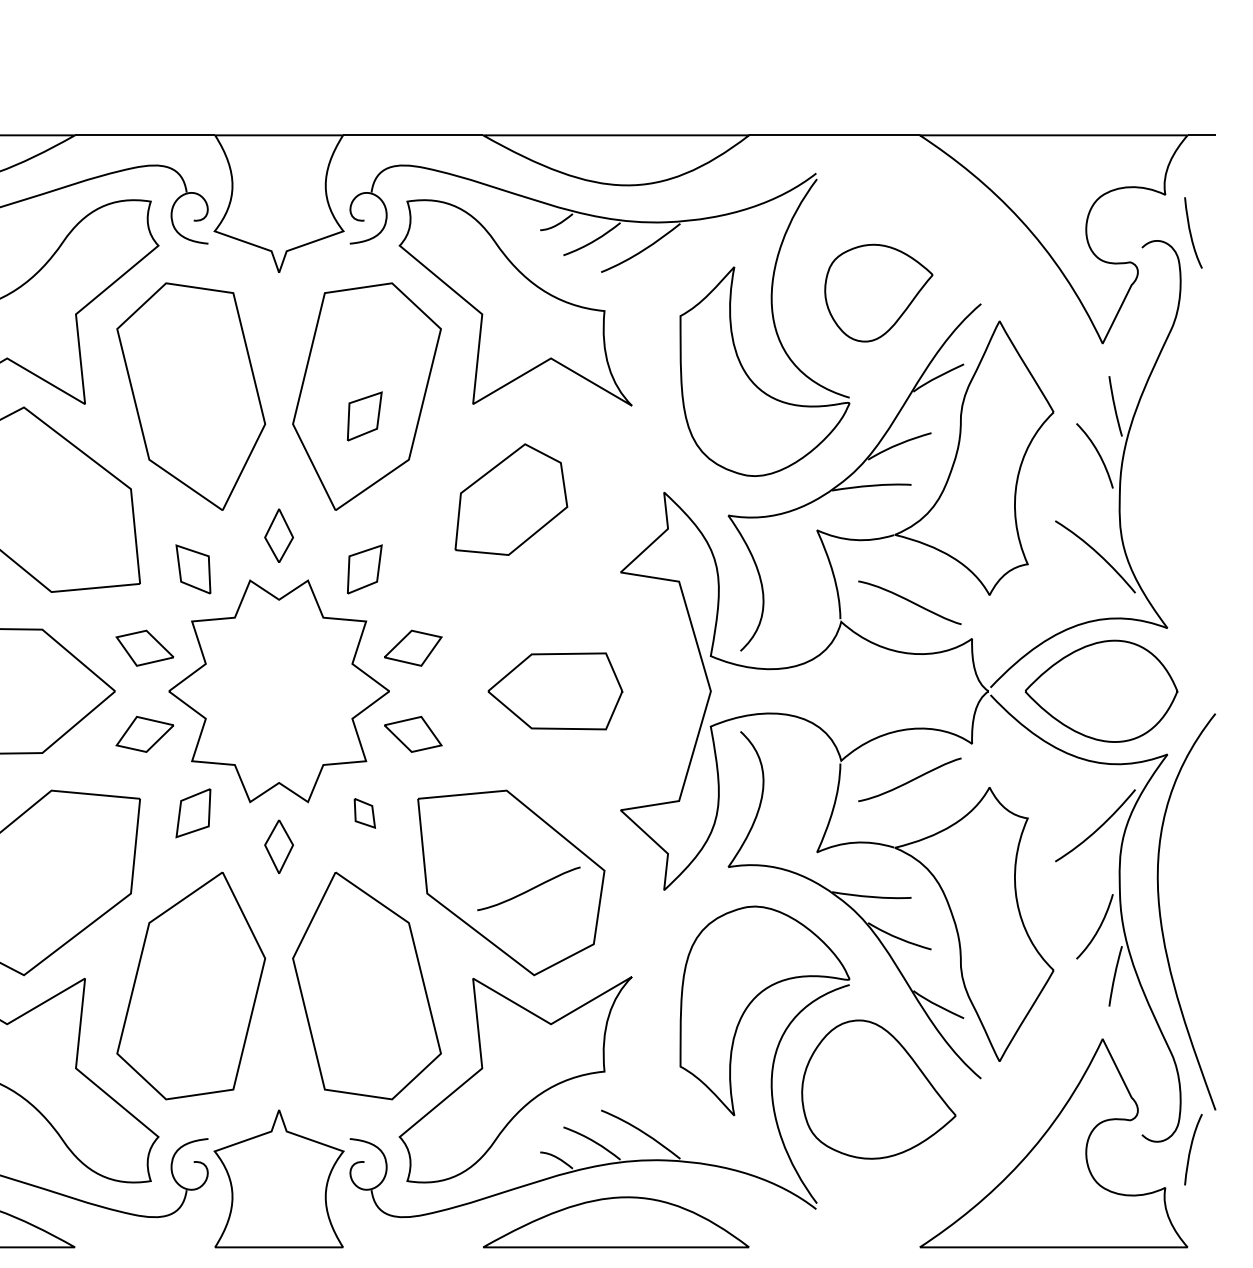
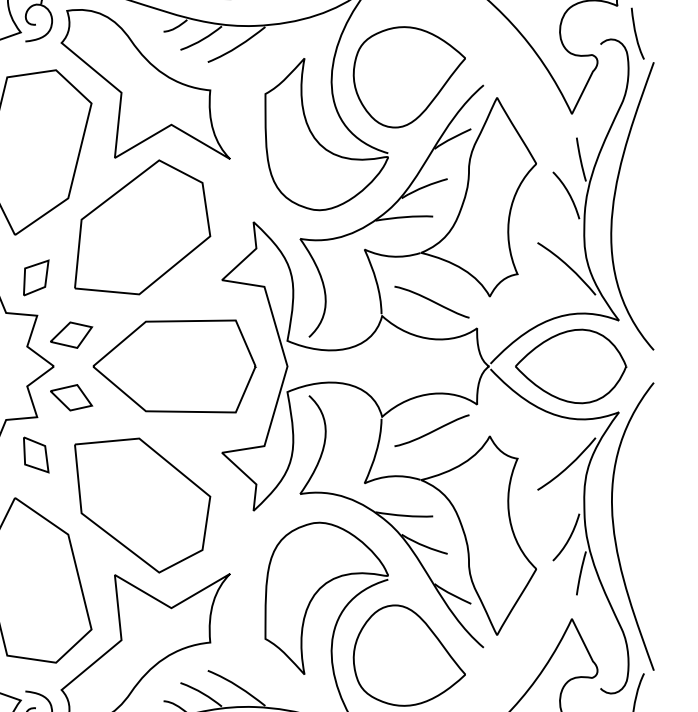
part: (878, 293) -> (409, 77), size x1.43
part: (364, 416) -> (36, 166), removed
curve: (1161, 463) -> (614, 201), added
part: (511, 499) -> (142, 227), size x1.67
part: (555, 691) -> (174, 366), size x1.67
part: (364, 813) -> (36, 455), size x1.67
curve: (528, 889) -> (155, 510), removed

